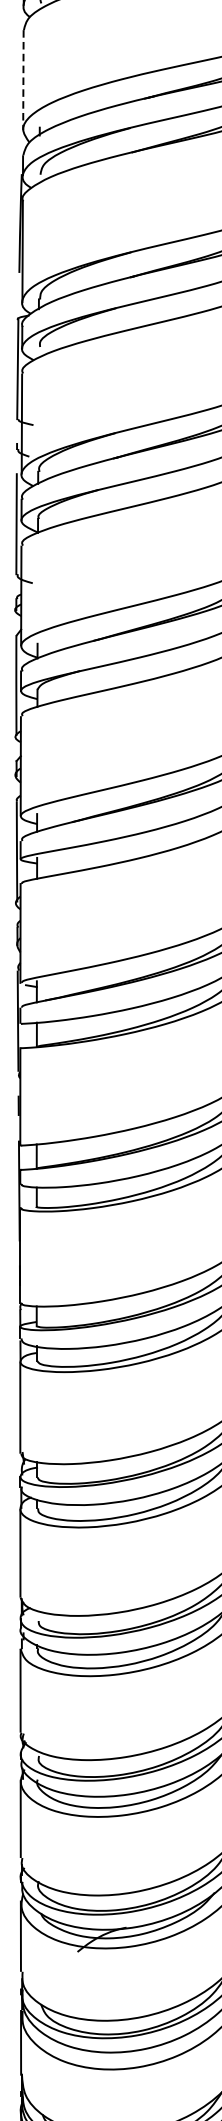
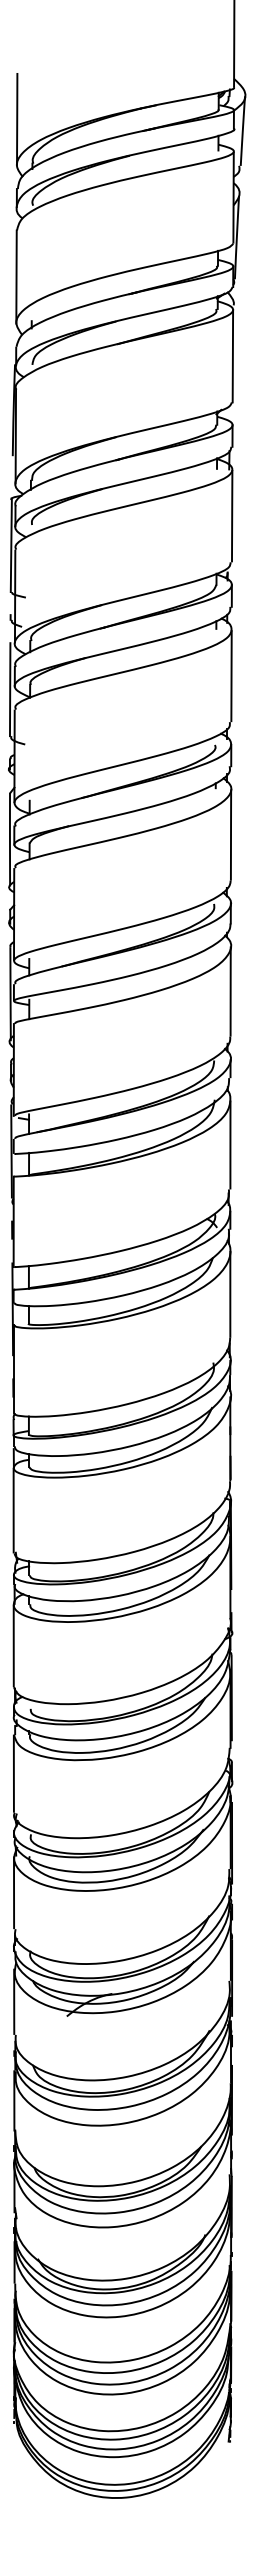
line: (23, 80) -> (16, 277), dashed -> solid

